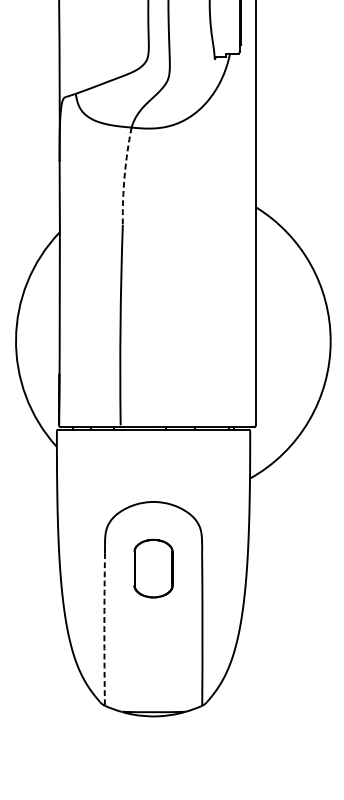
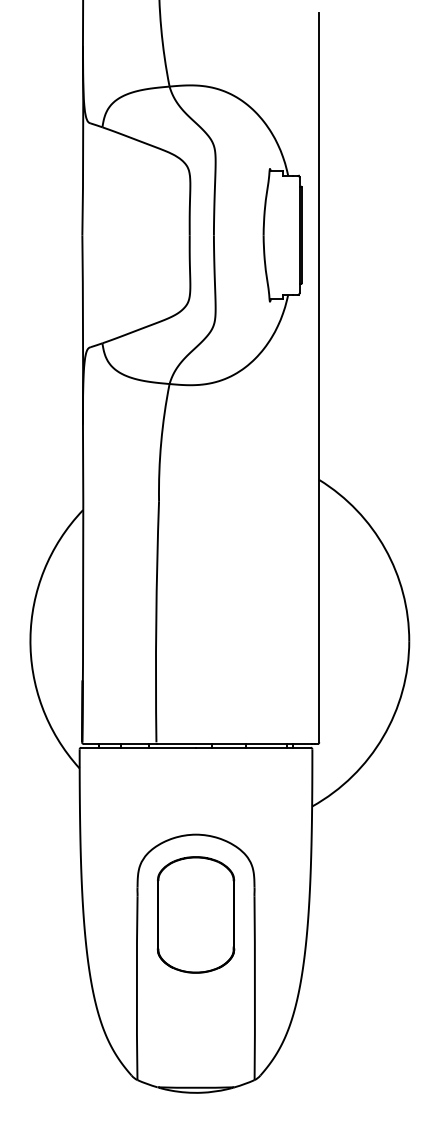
arc: (124, 176) -> (161, 442), dashed -> solid
part: (153, 568) -> (195, 914), size x1.67
arc: (104, 629) -> (136, 988), dashed -> solid

